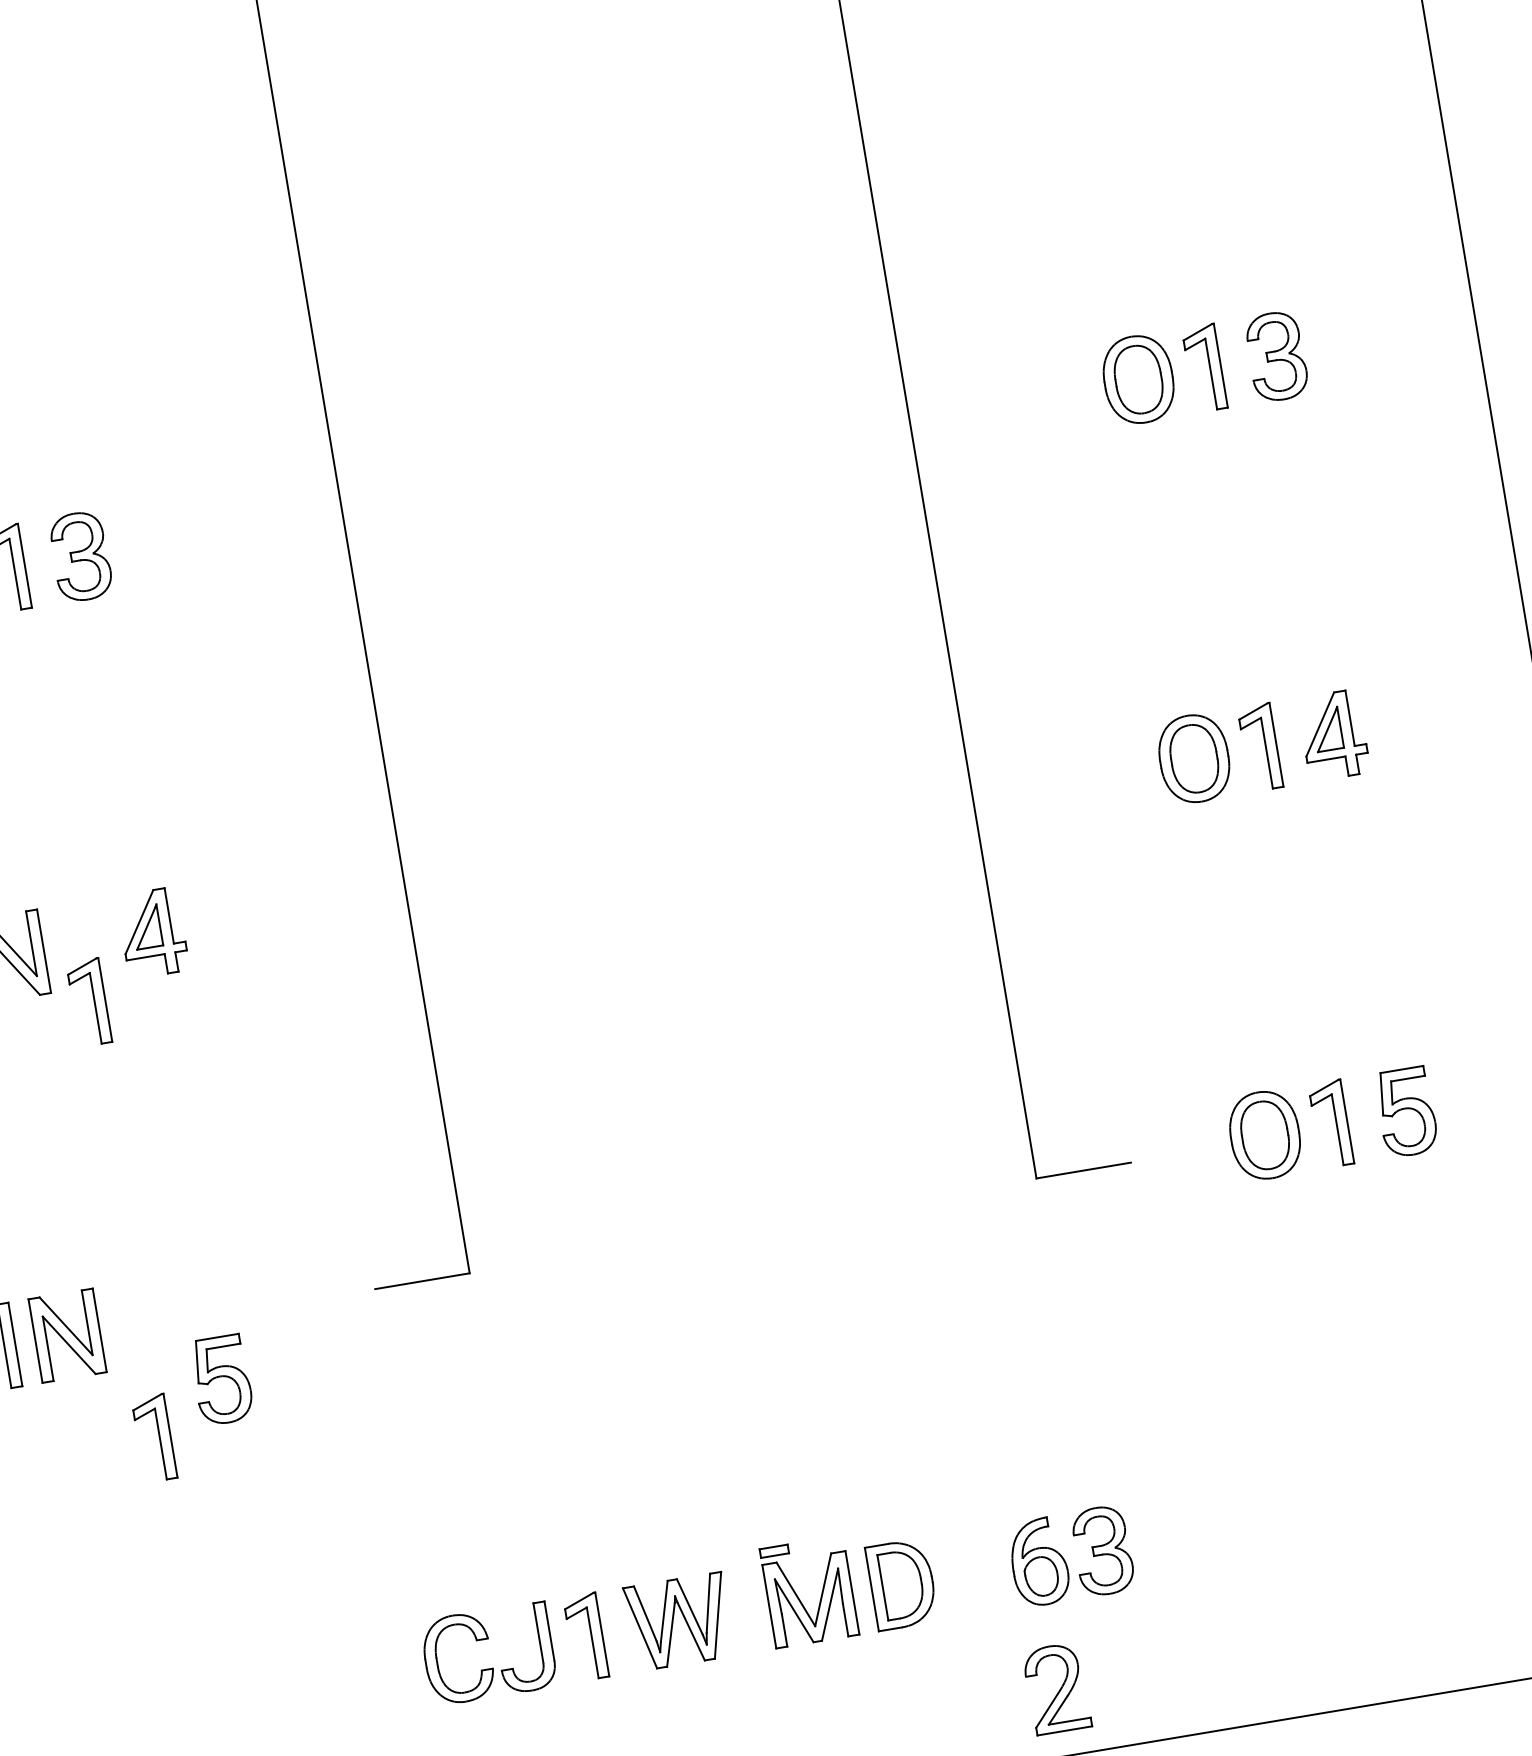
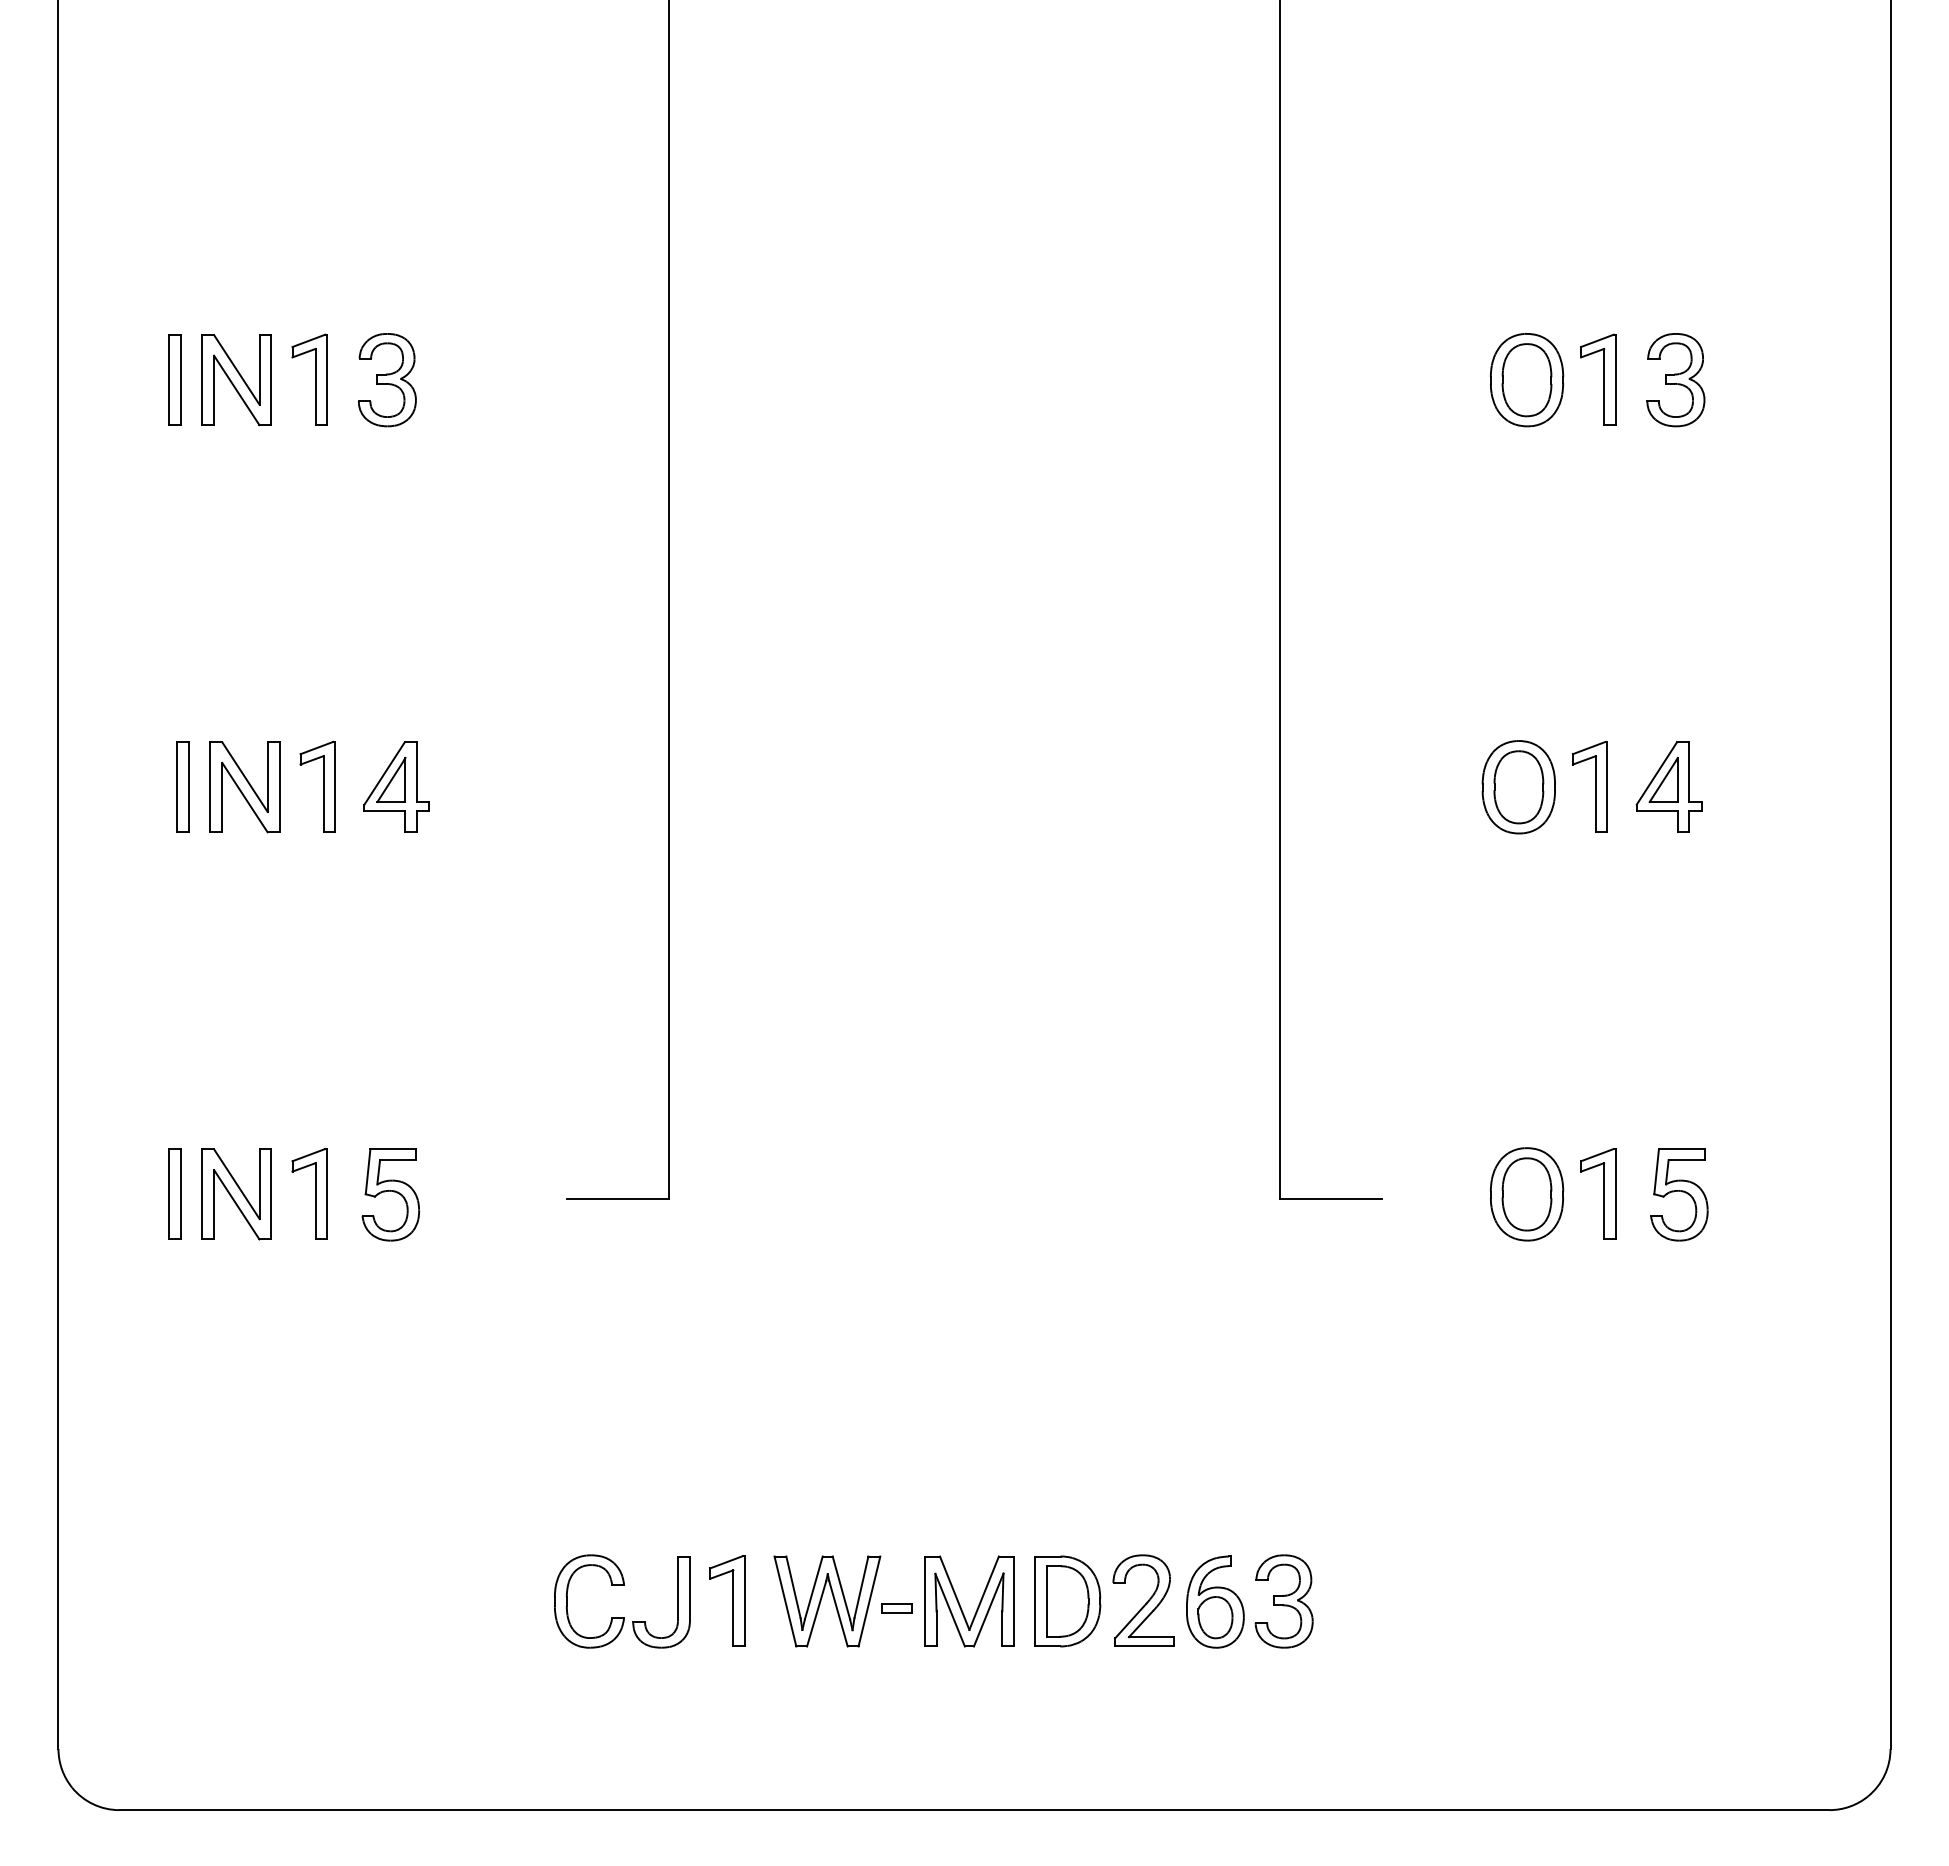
part: (88, 1002) -> (317, 786), moved
part: (221, 1379) -> (390, 1194), moved
part: (154, 1437) -> (309, 1193), moved
part: (774, 1551) -> (896, 1608), moved
part: (1056, 1688) -> (1143, 1600), moved

